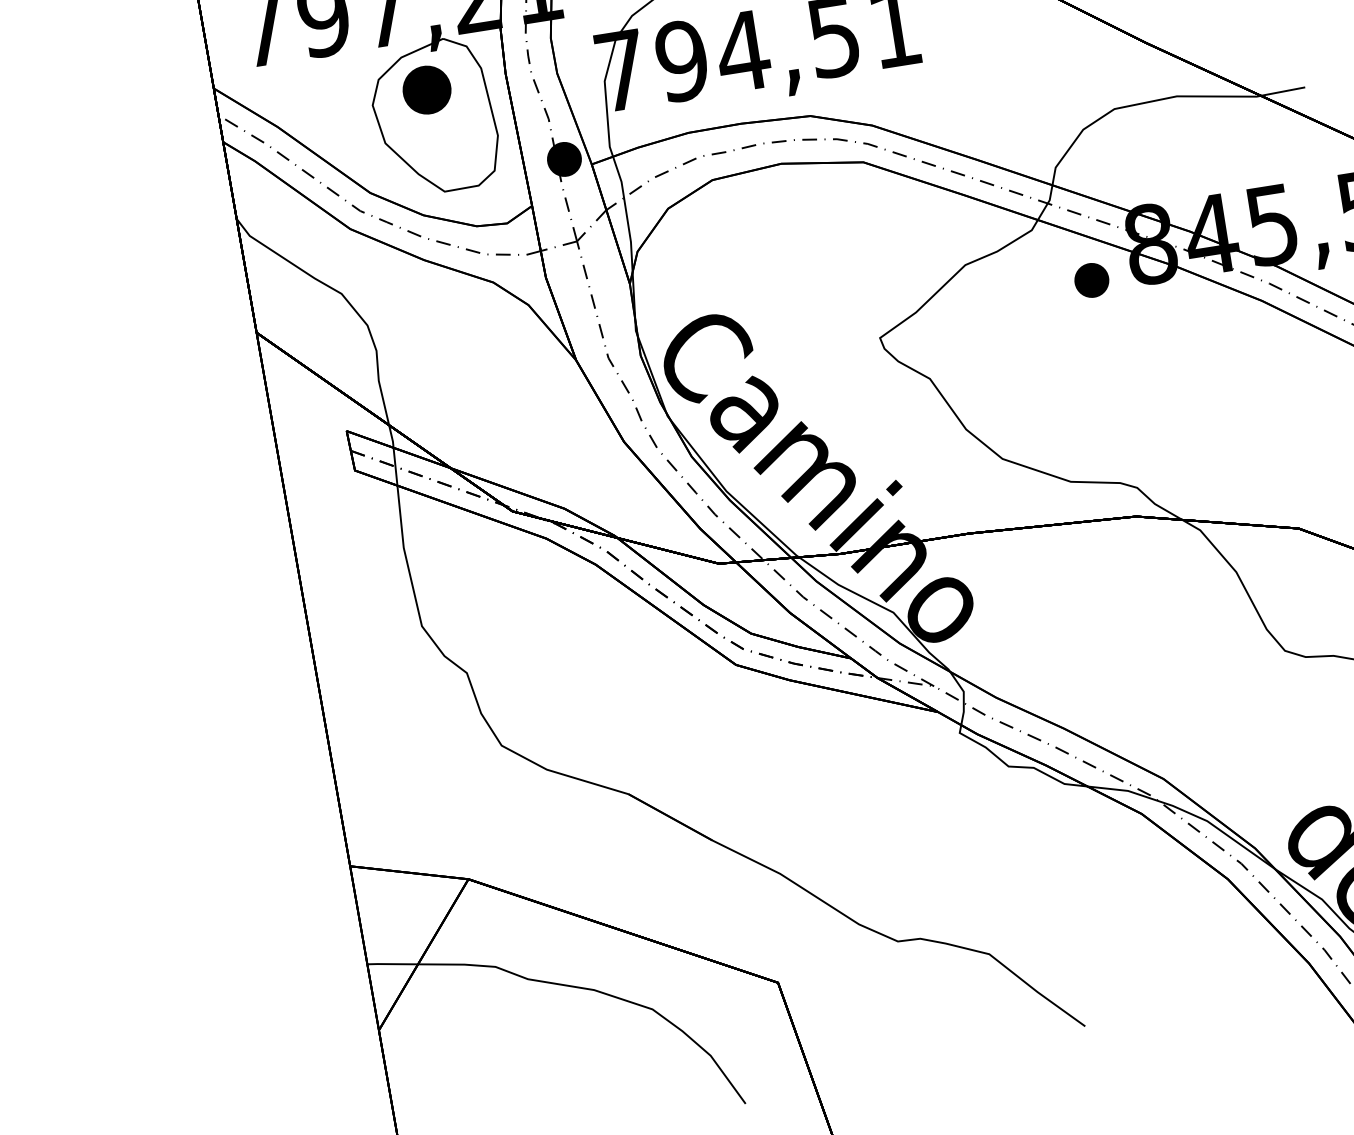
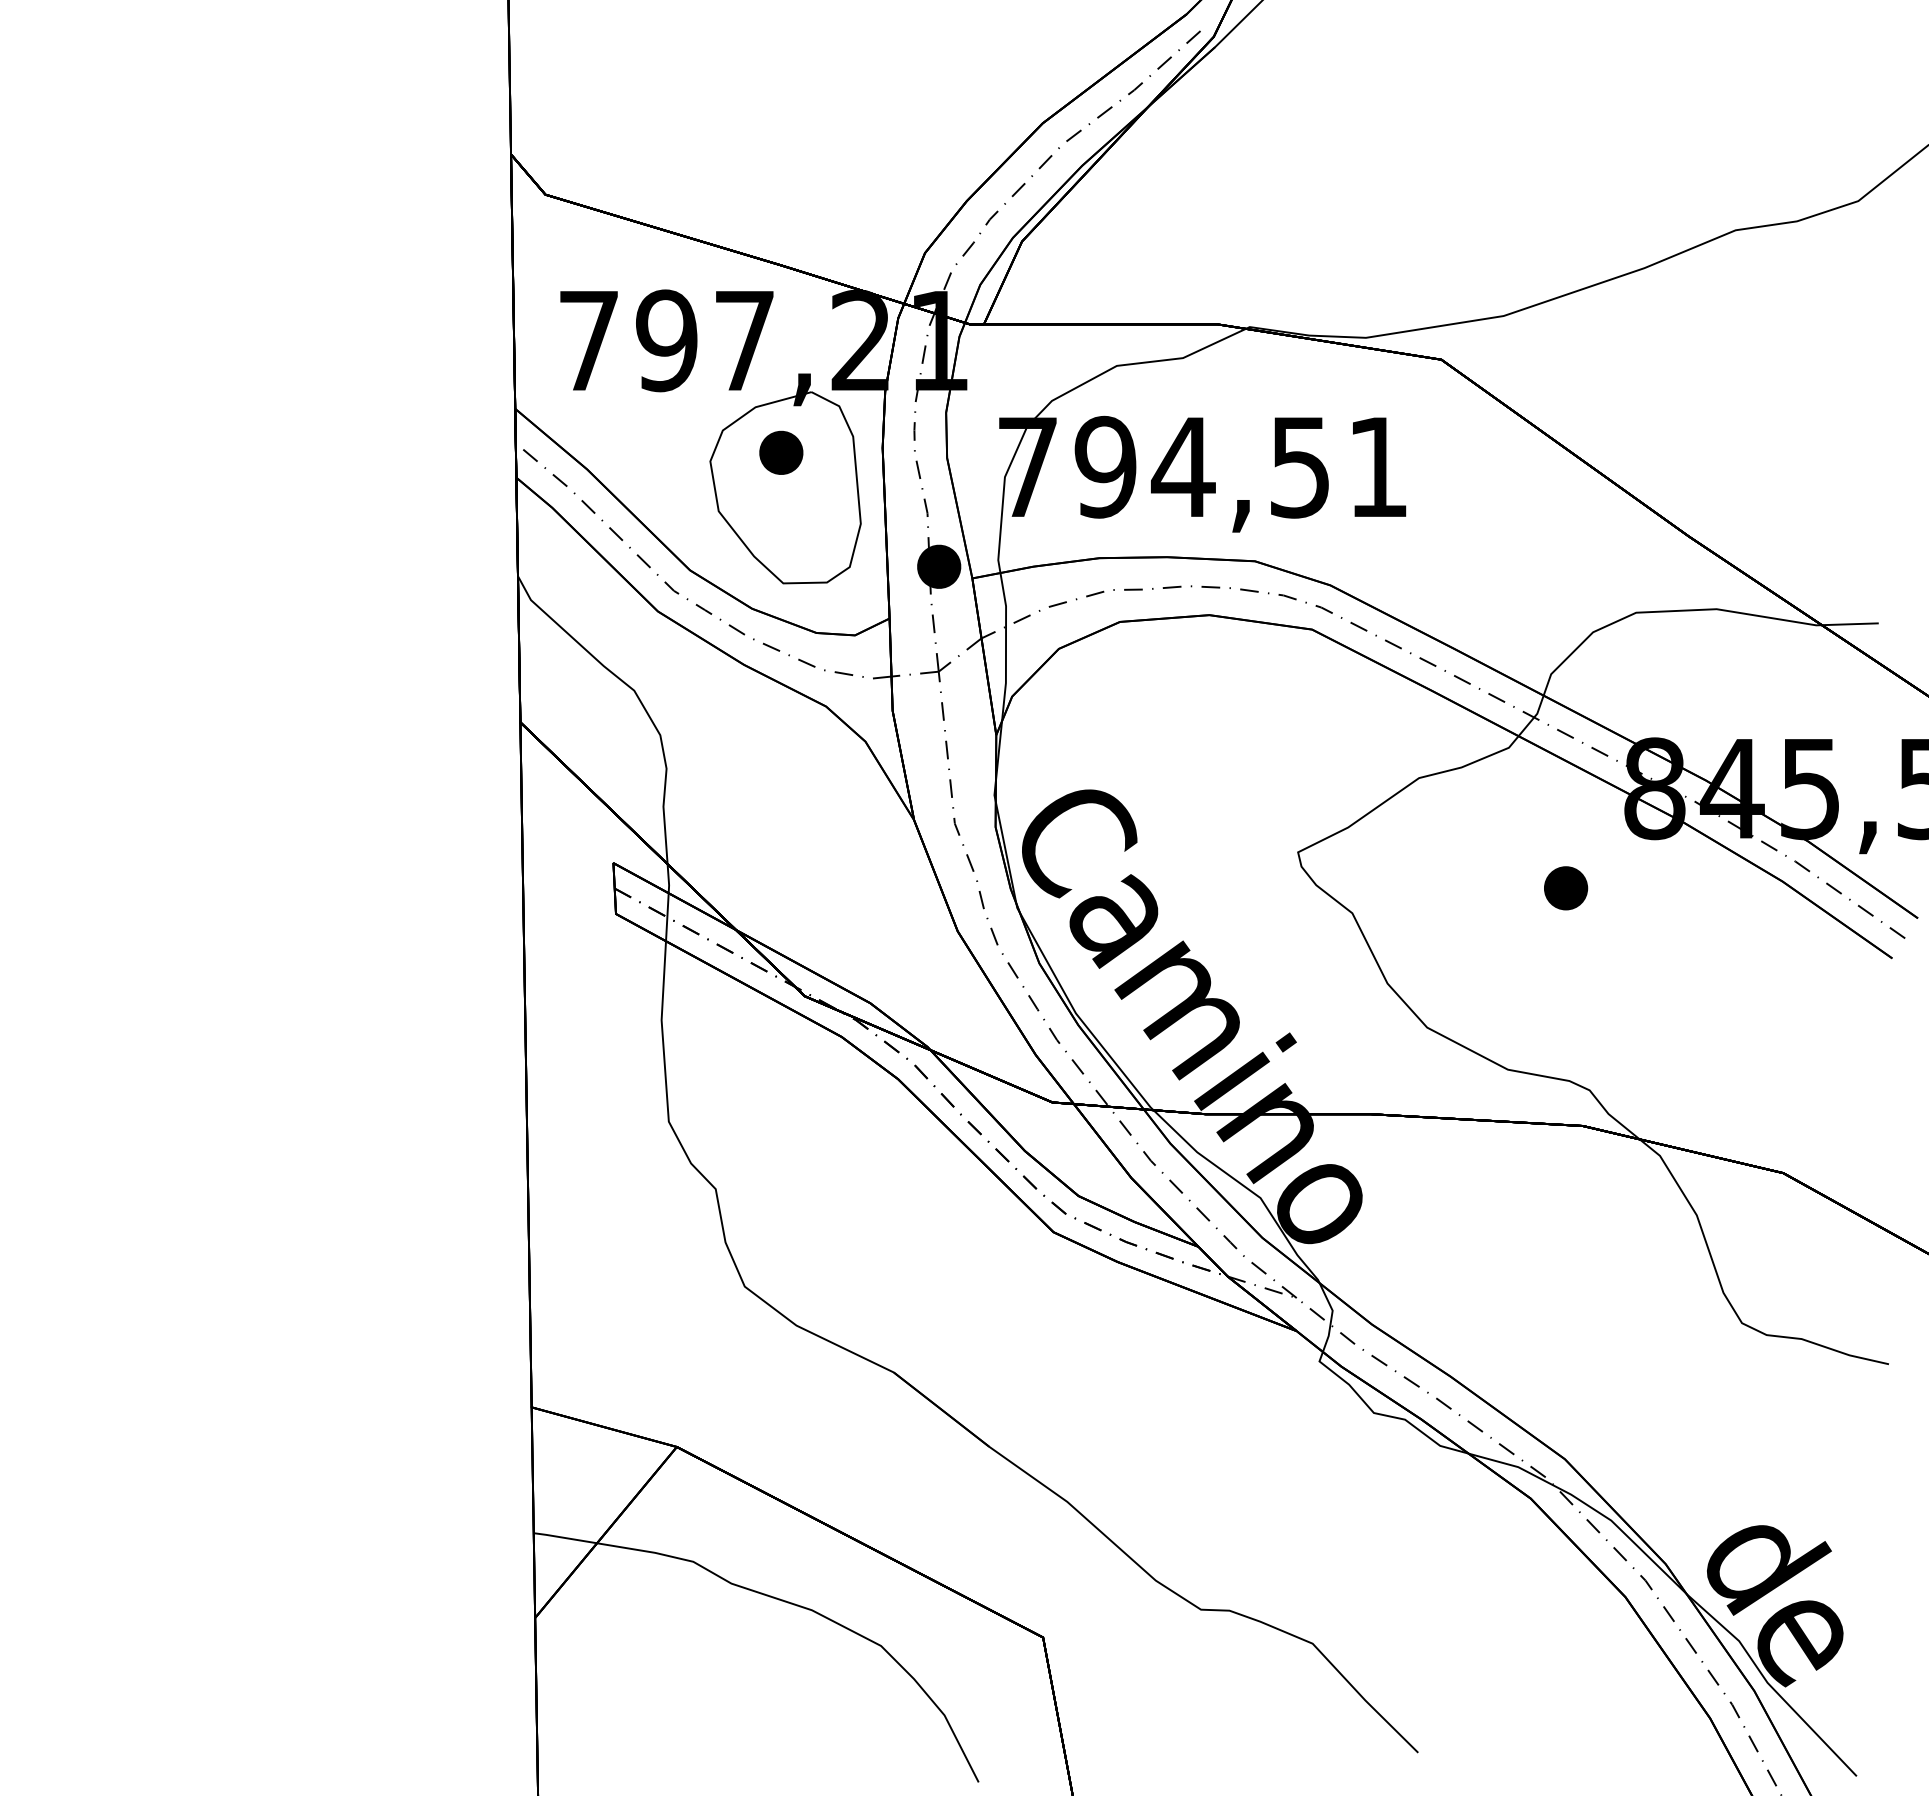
part: (427, 89) -> (781, 452), size x0.71
part: (1092, 280) -> (1566, 888), moved

